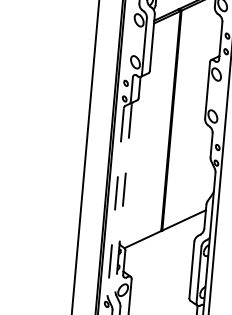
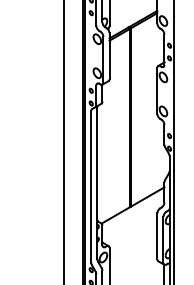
line: (123, 198) -> (97, 183), dashed -> solid
line: (116, 201) -> (91, 186), dashed -> solid

